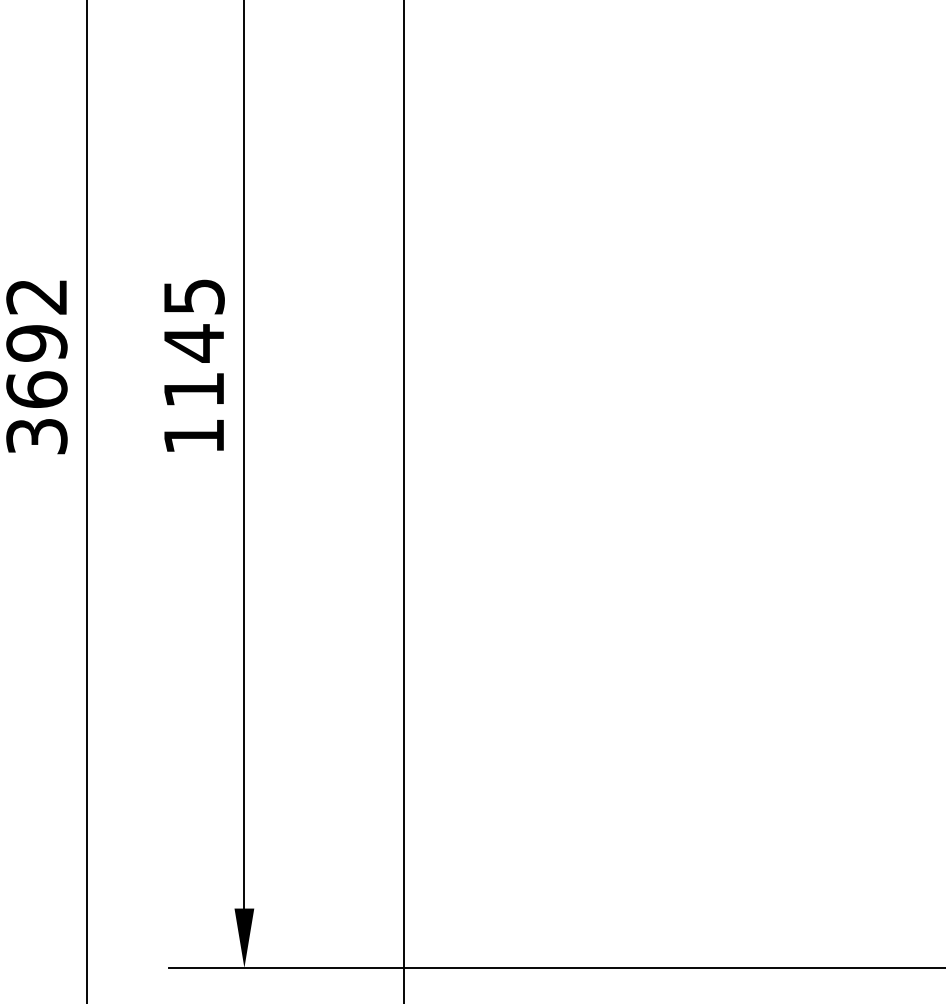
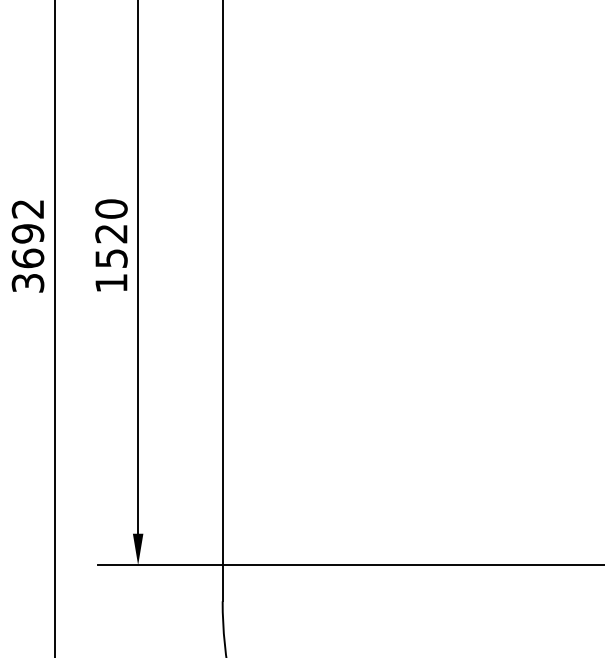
text: (194, 342) -> (111, 233), 1145 -> 1520

